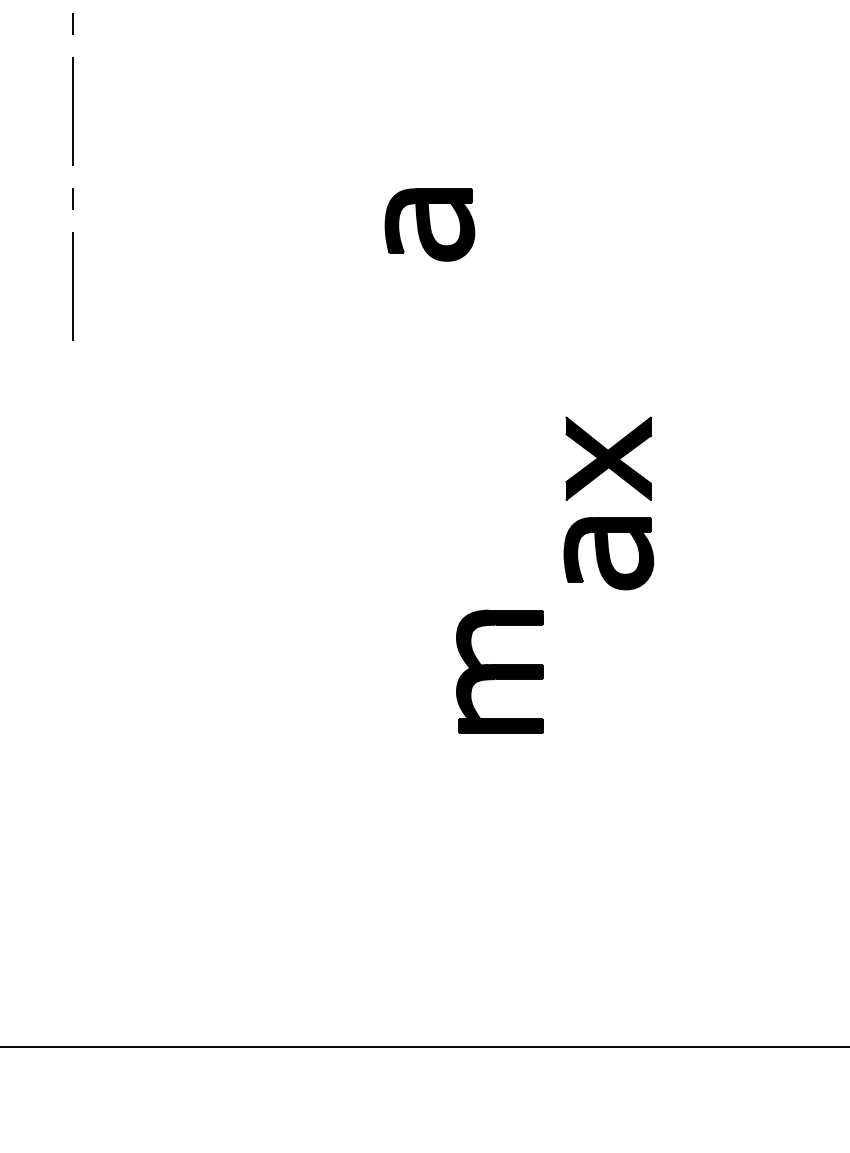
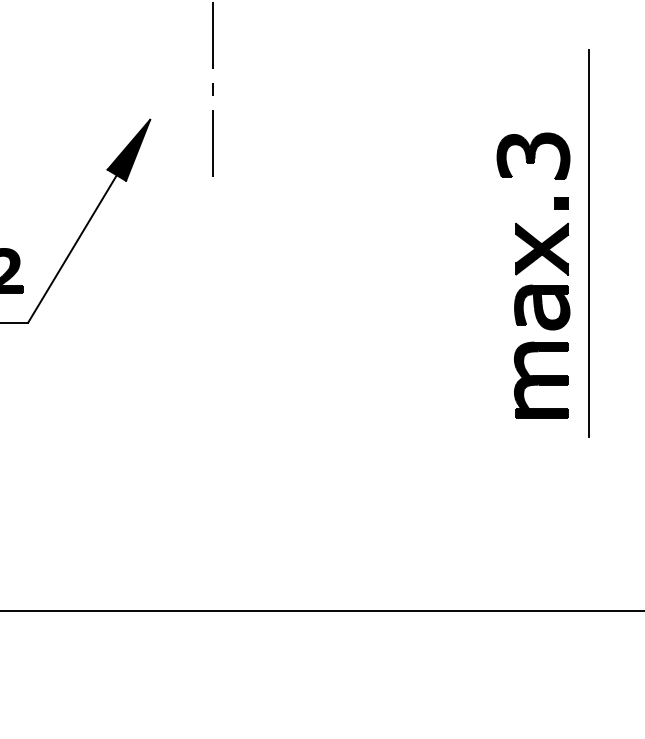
part: (430, 224) -> (432, 105), removed
part: (594, 306) -> (533, 155), added
part: (640, 384) -> (561, 203), added
line: (684, 449) -> (588, 243), added
part: (500, 670) -> (541, 379), moved

